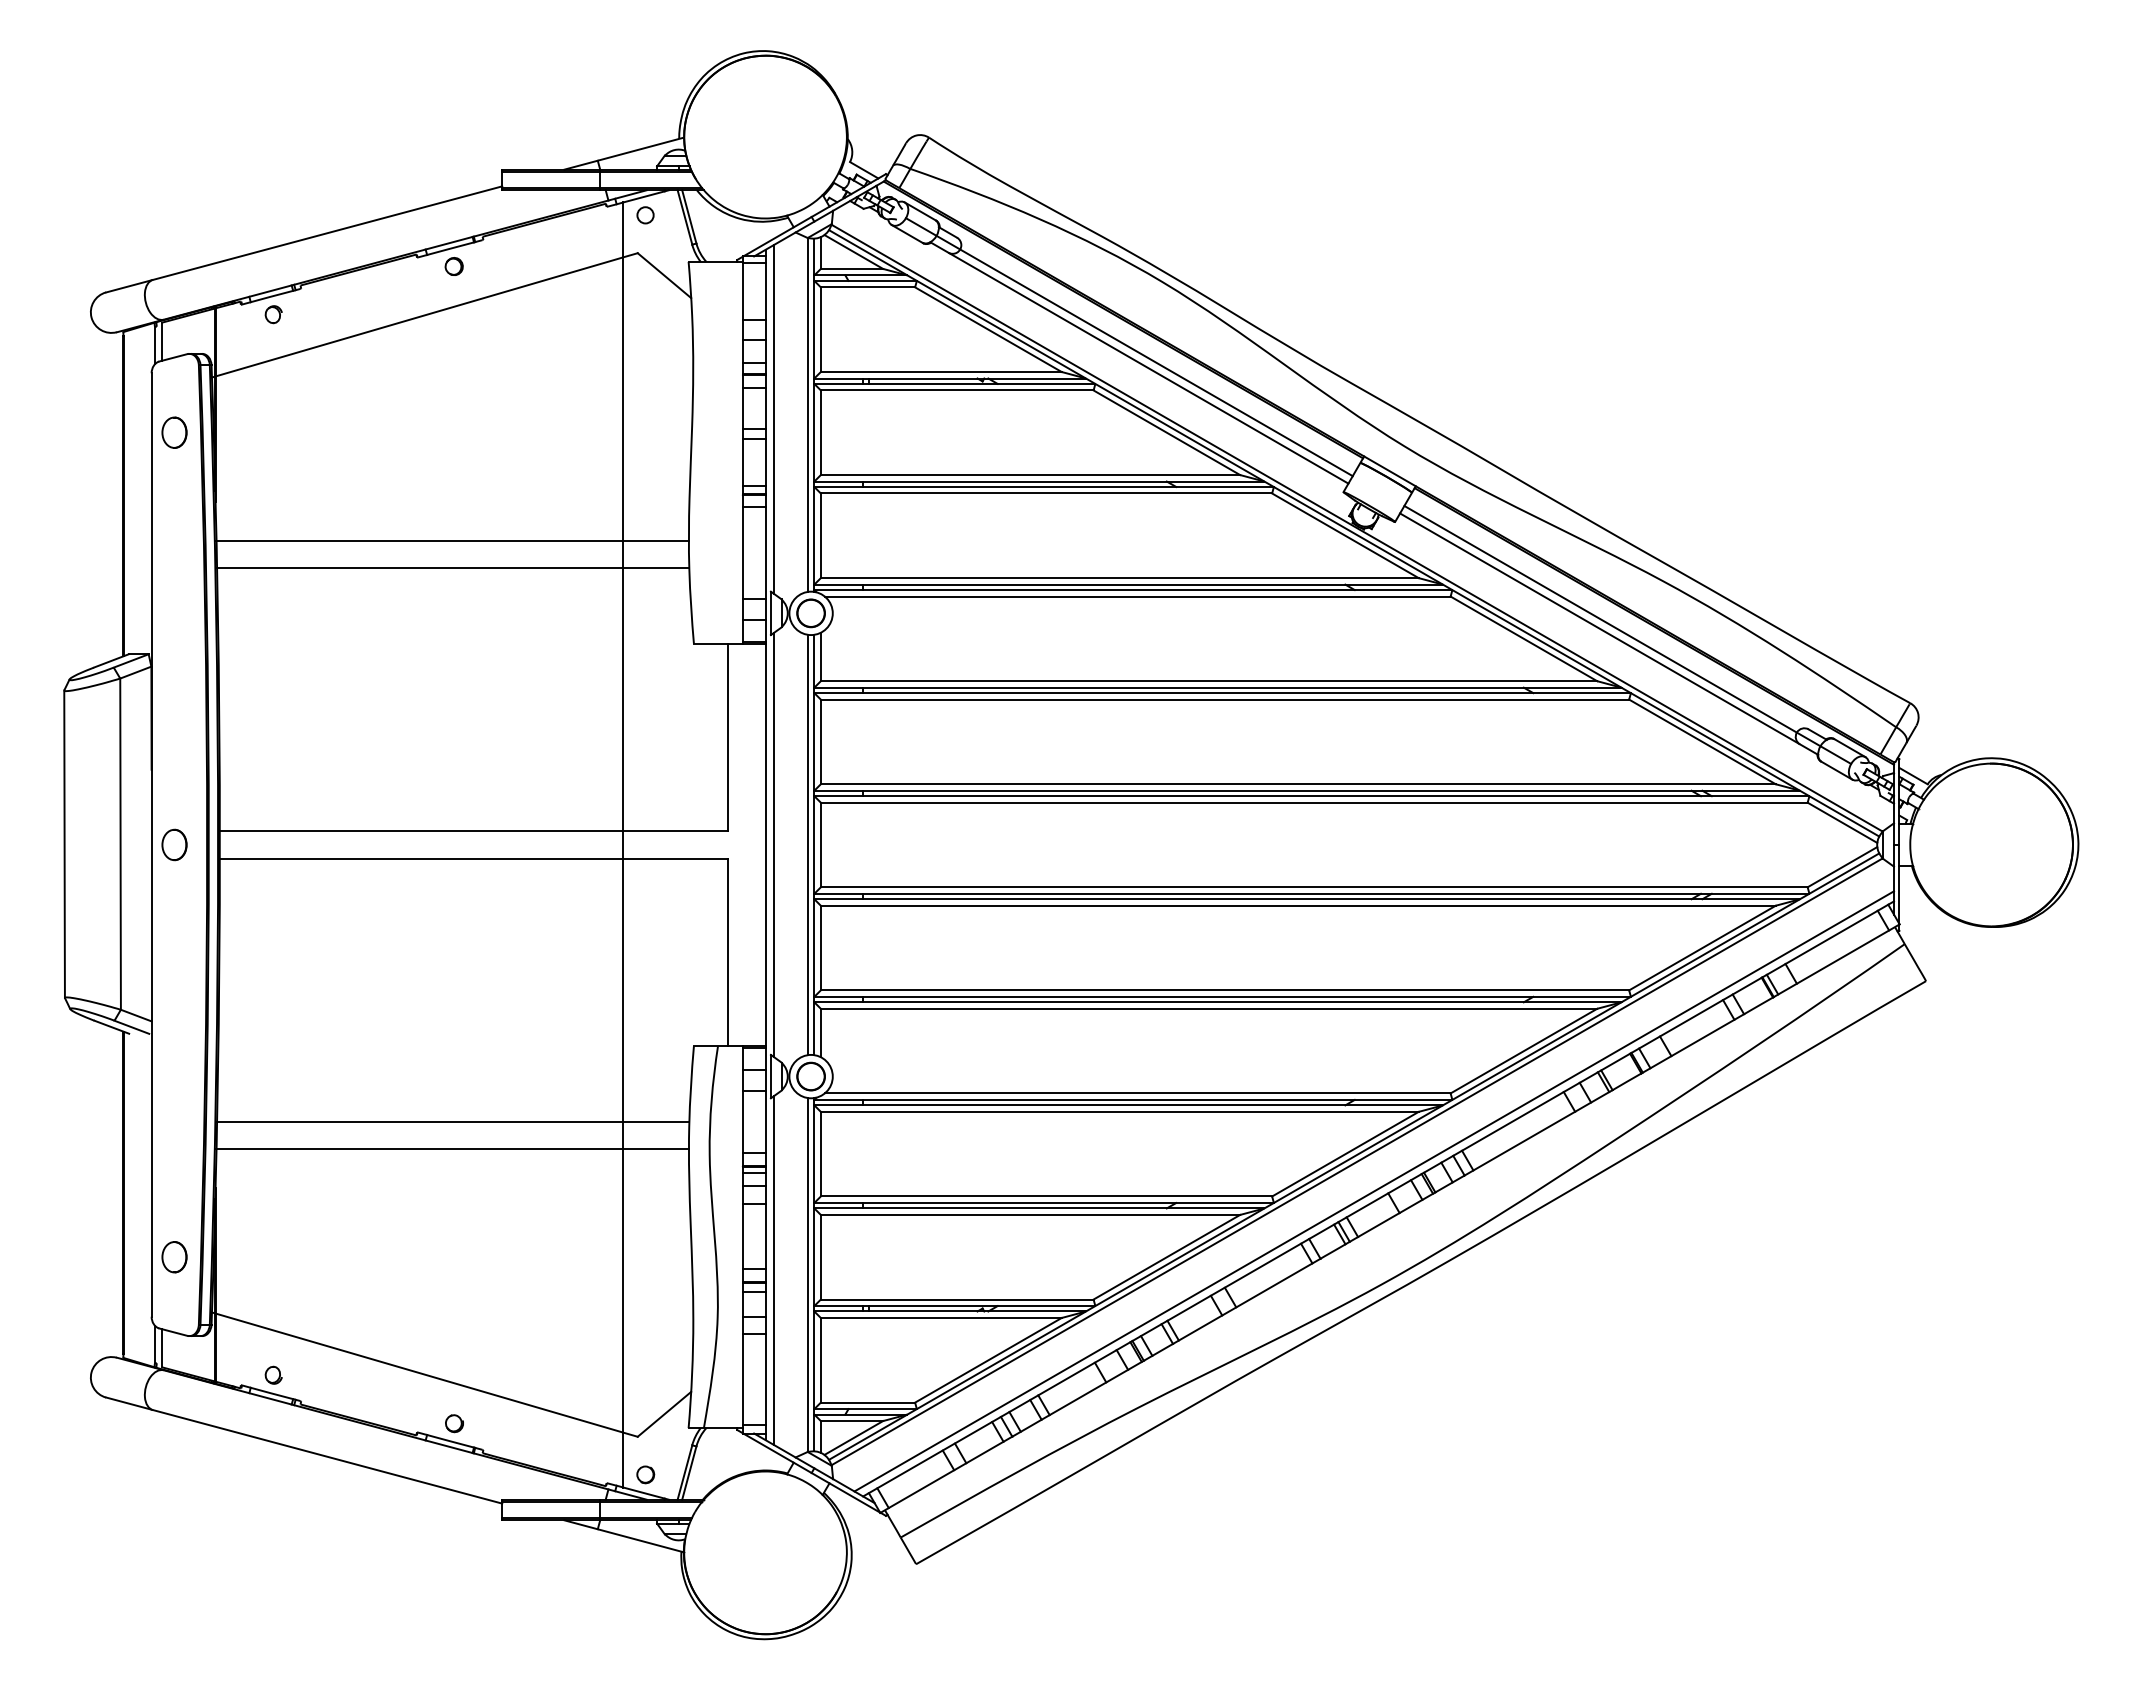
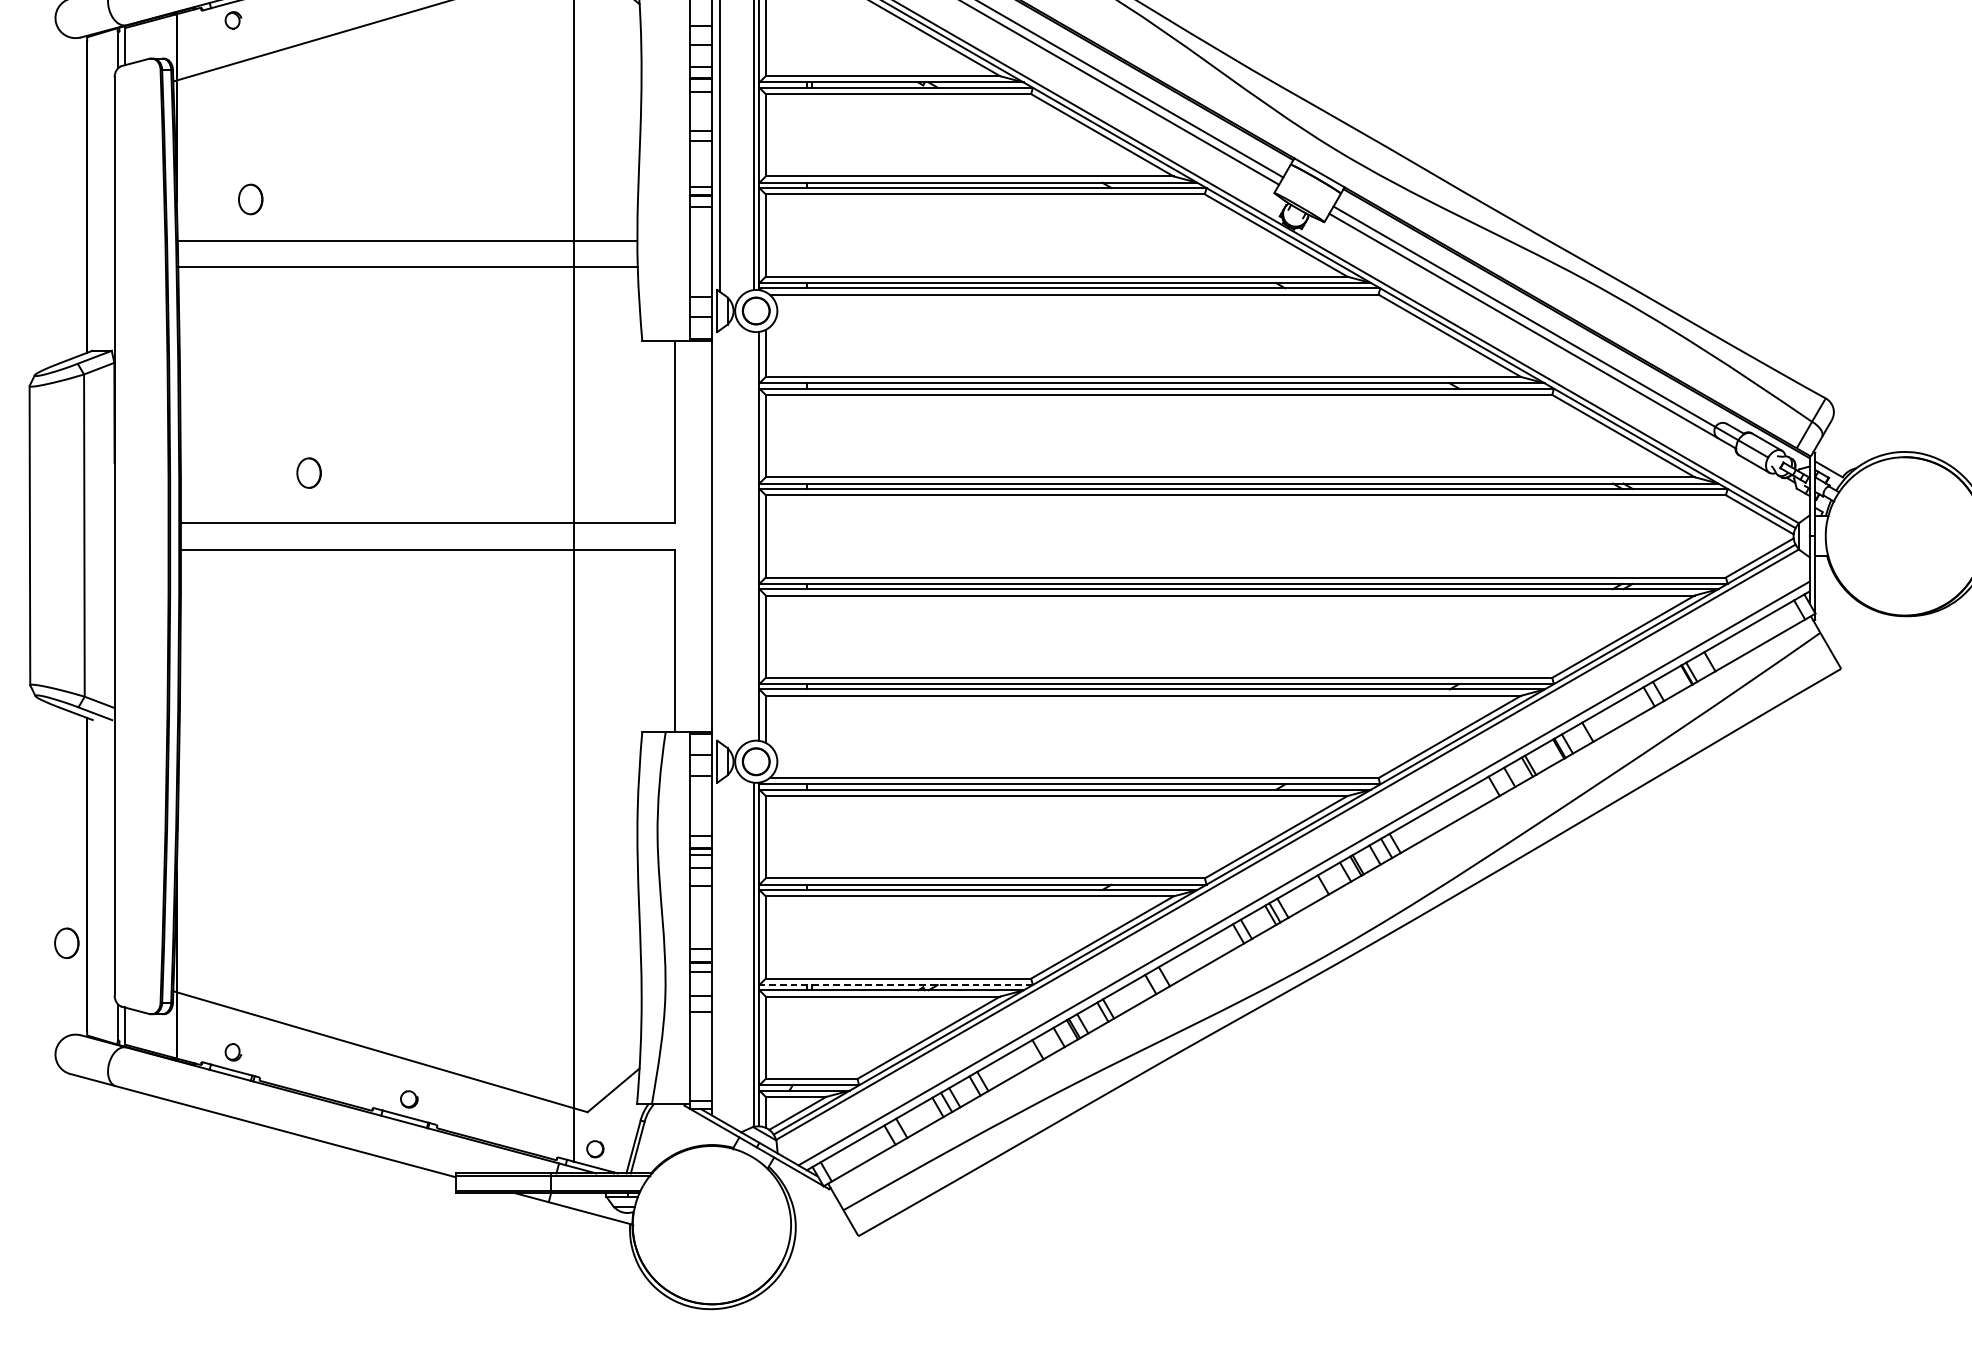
part: (174, 432) -> (250, 199), moved
part: (174, 844) -> (309, 472), moved
line: (774, 844) -> (720, 535), removed
line: (808, 844) -> (753, 535), removed
line: (453, 1121) -> (408, 805), removed
line: (452, 1148) -> (407, 831), removed
part: (174, 1257) -> (66, 943), moved
line: (774, 1270) -> (720, 950), removed
line: (954, 1306) -> (895, 985), solid -> dashed

